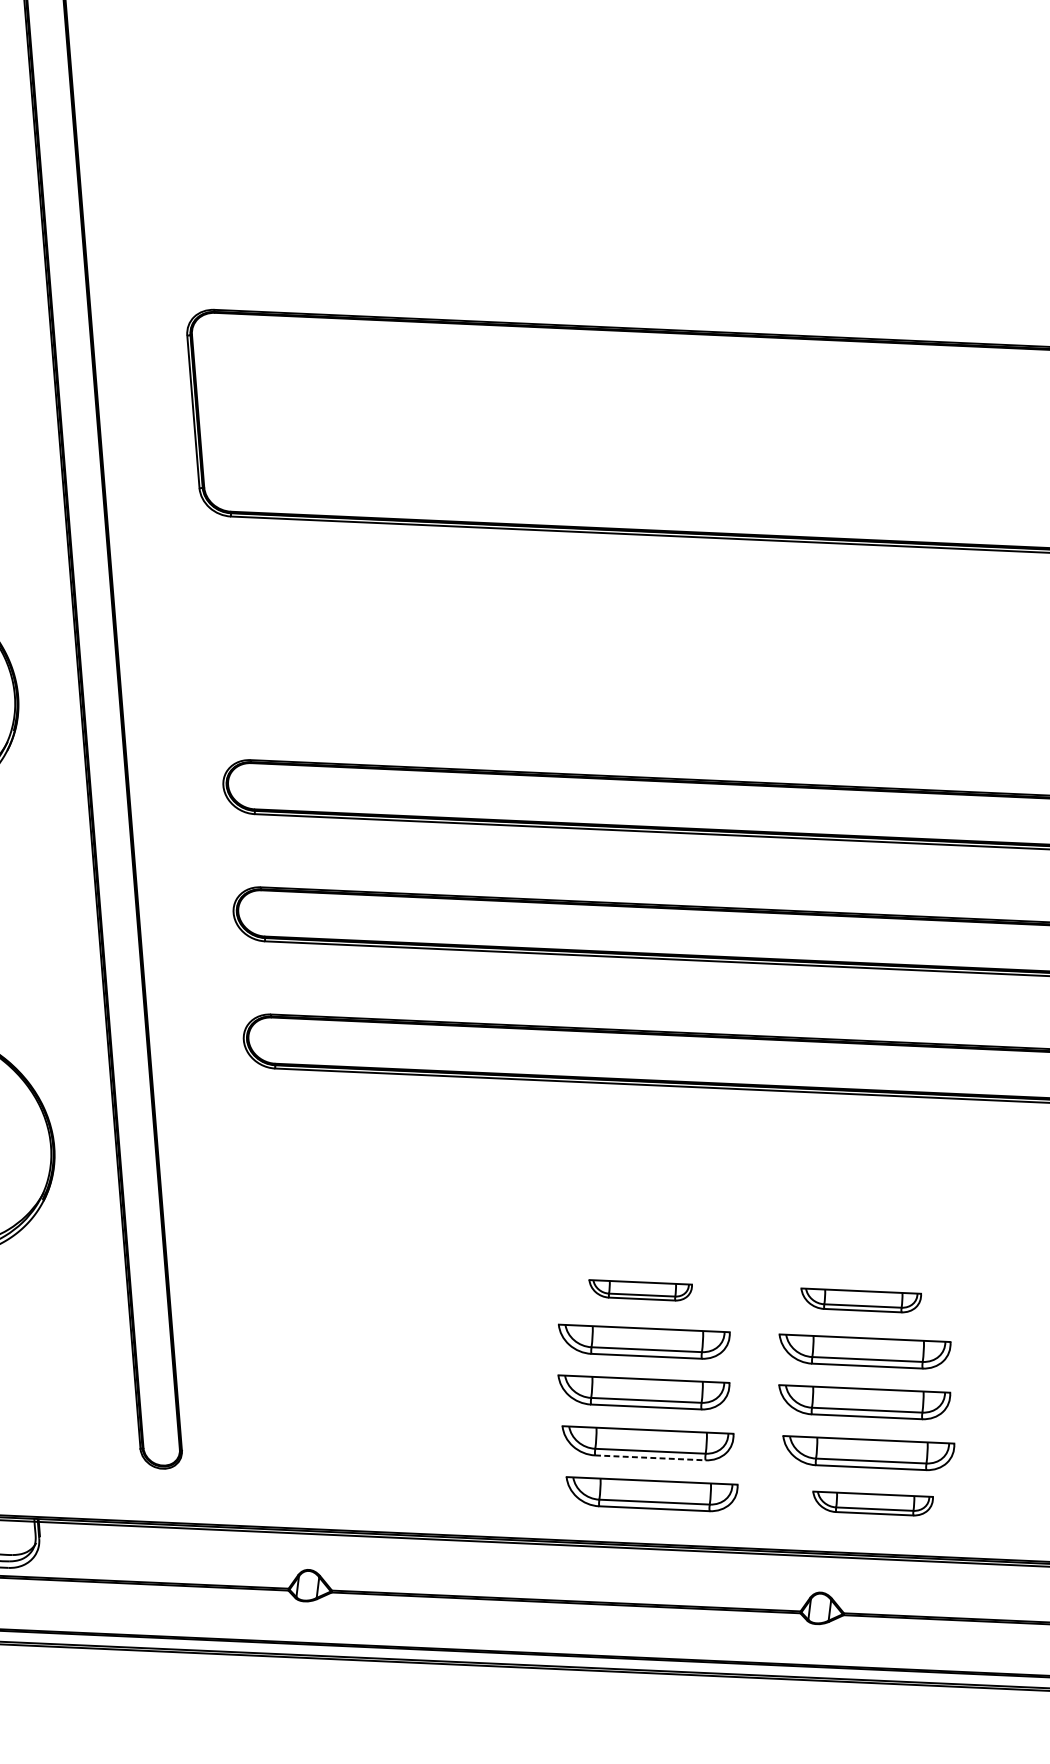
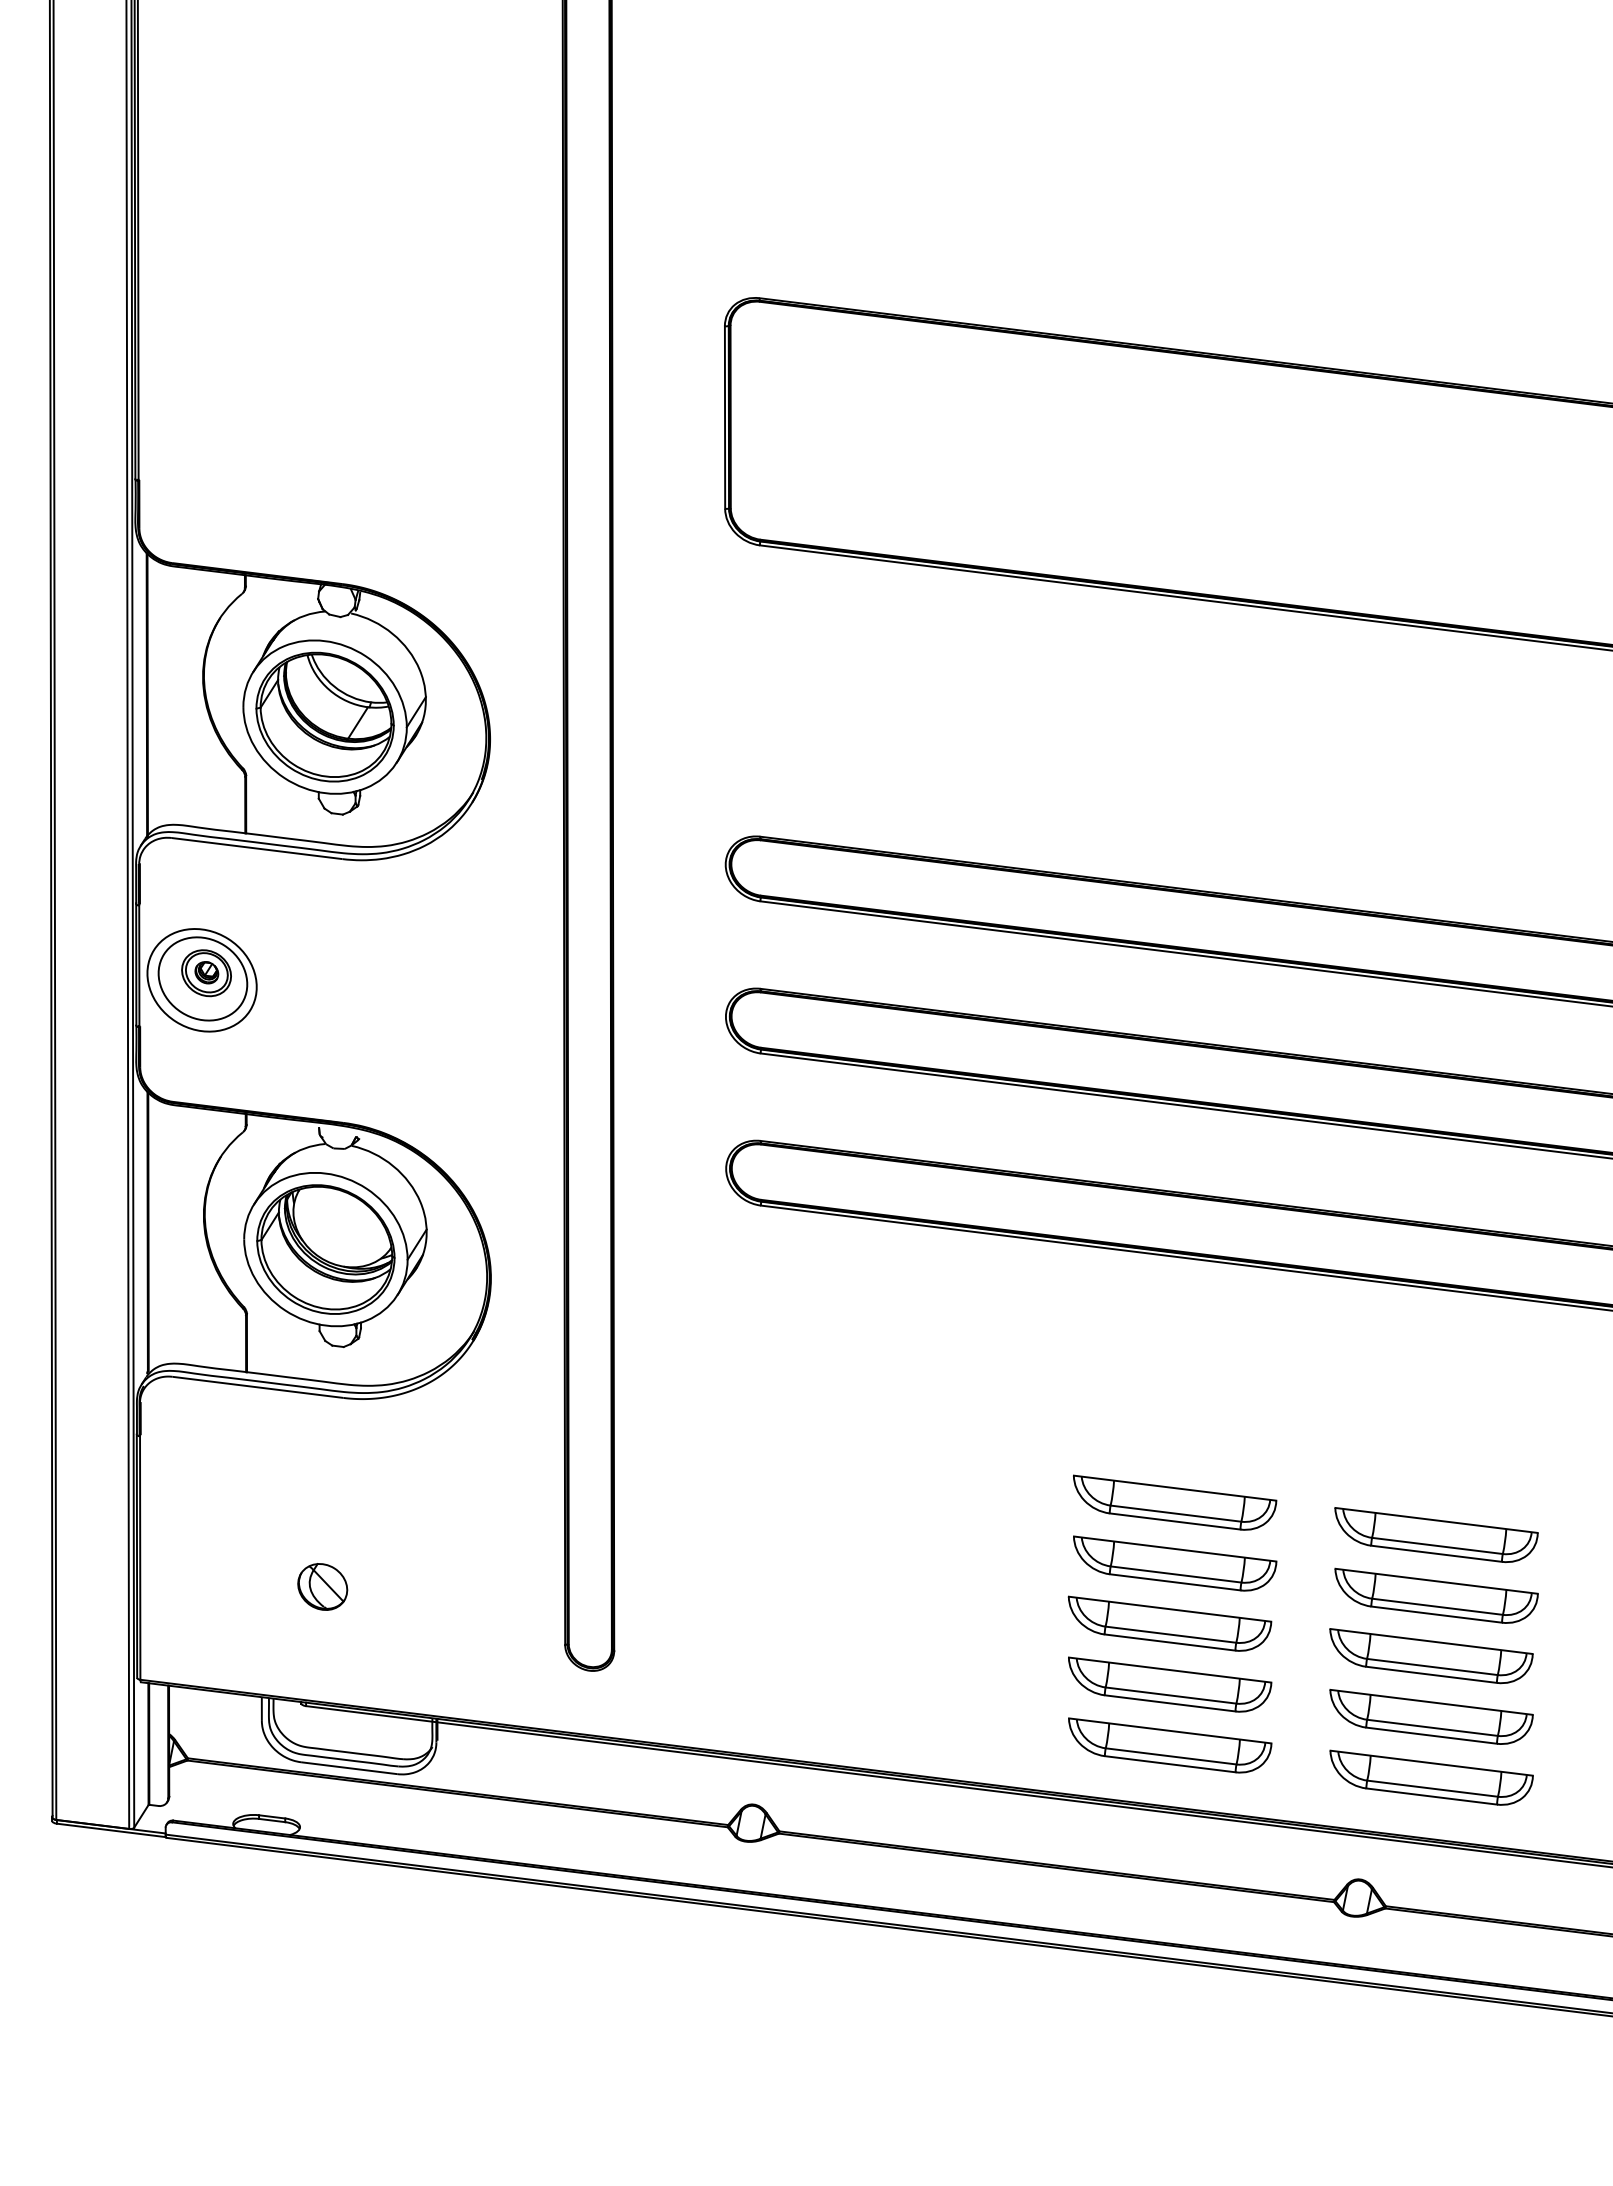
part: (641, 1289) -> (1175, 1502), size x1.67
part: (861, 1299) -> (1436, 1535), size x1.43
line: (650, 1457) -> (1170, 1703), dashed -> solid
part: (873, 1502) -> (1431, 1777), size x1.43

